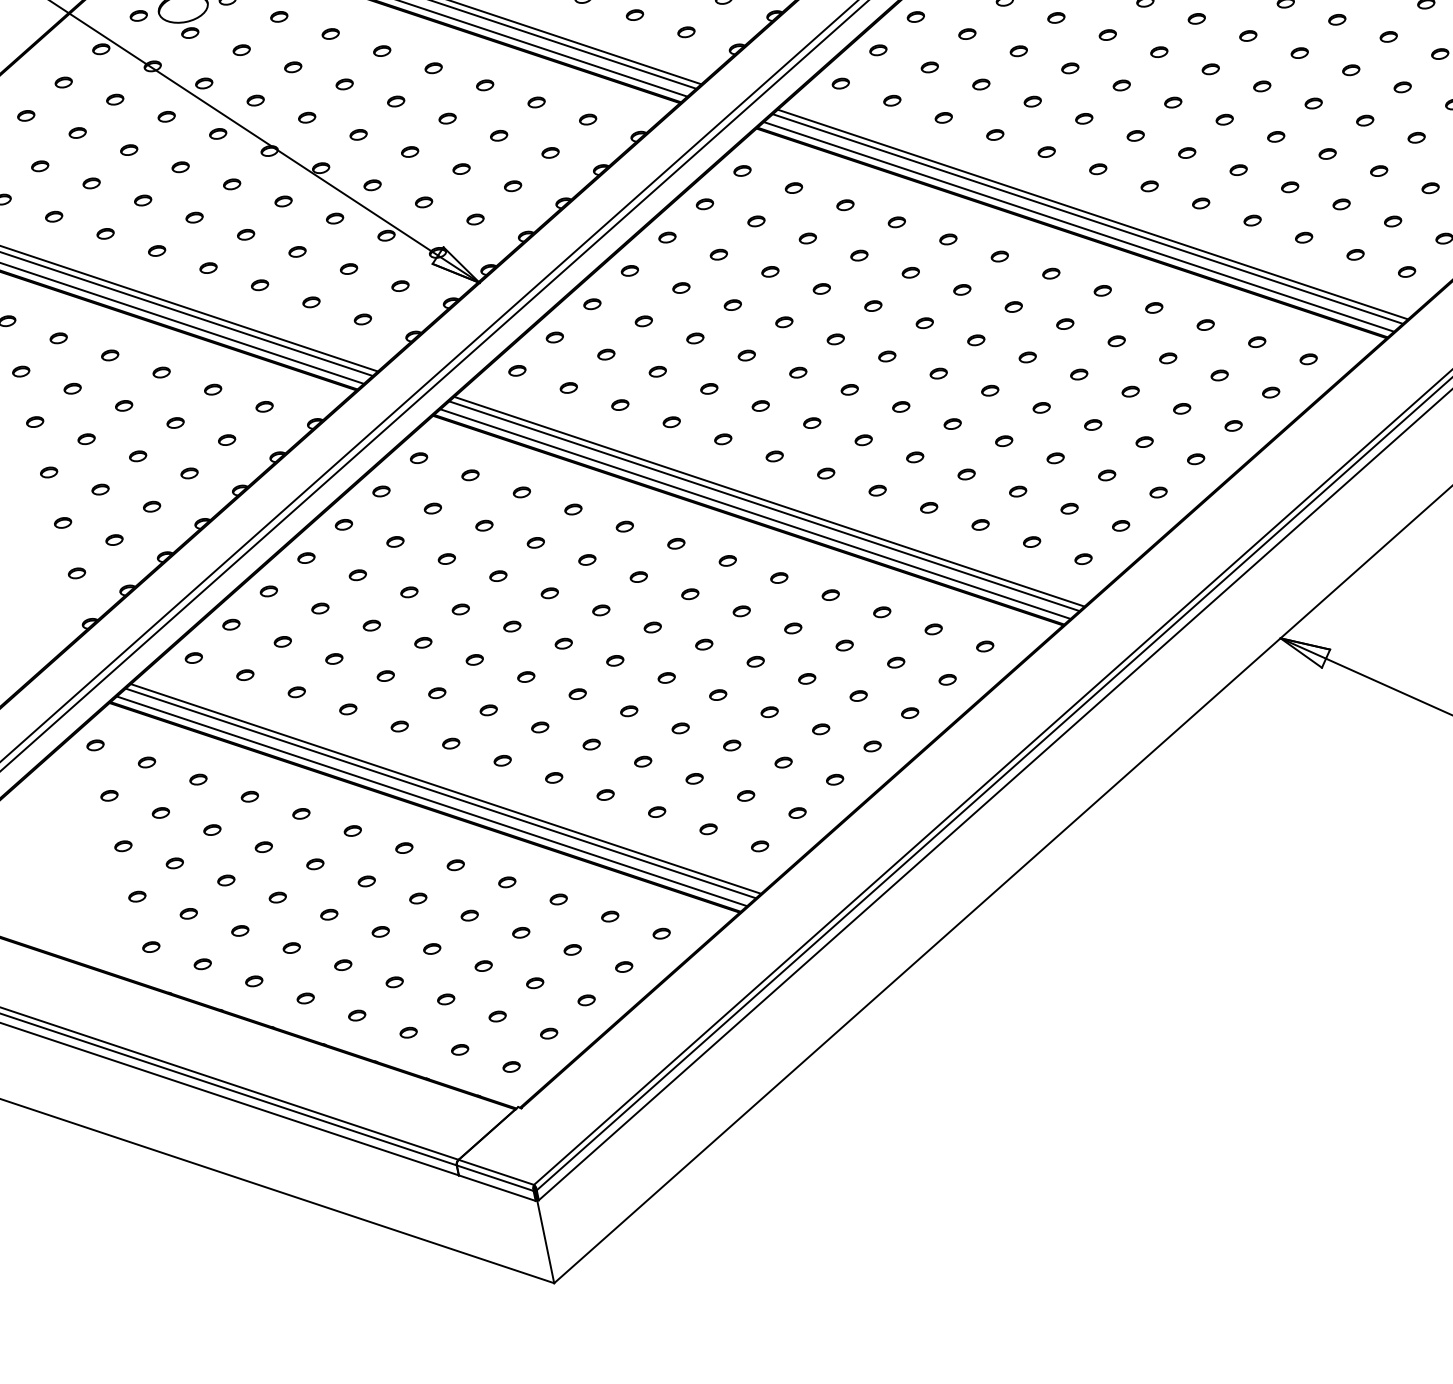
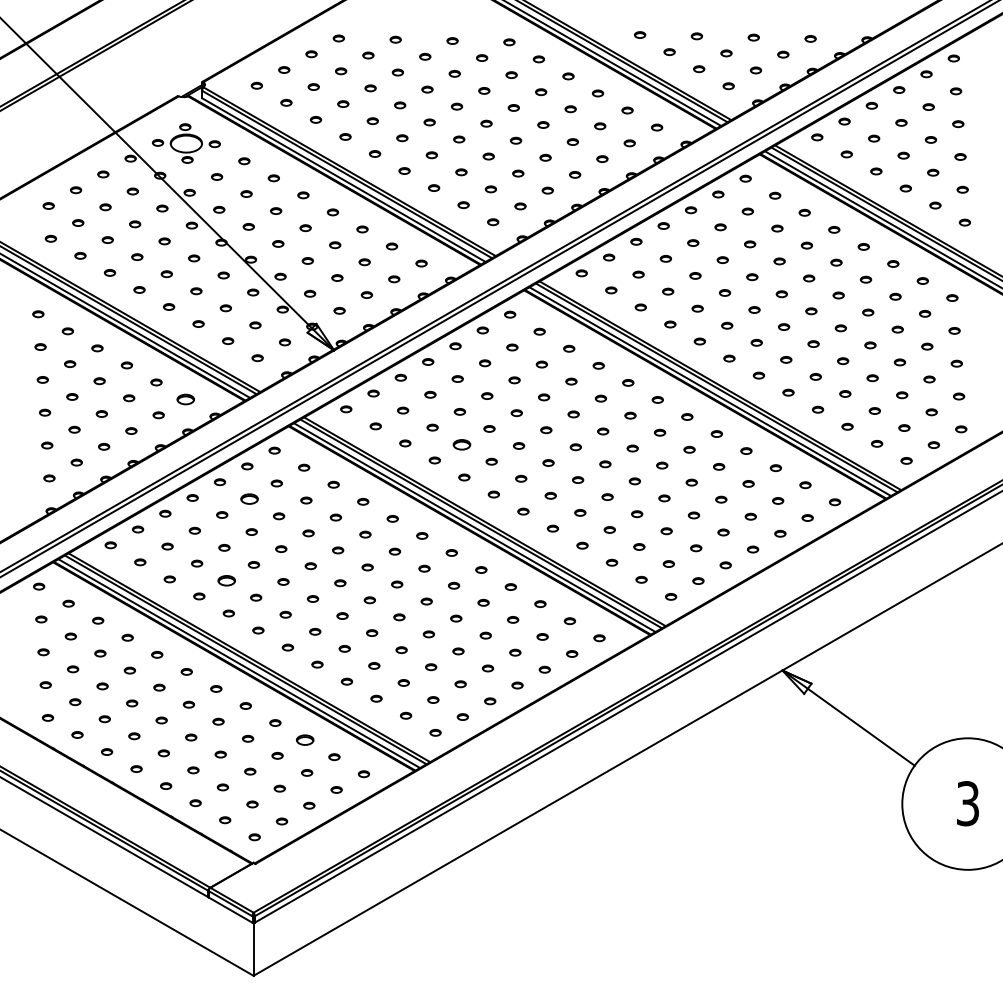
part: (709, 388) -> (462, 444), size x1.6
part: (265, 406) -> (186, 399), size x1.6
part: (395, 542) -> (249, 499), size x1.6
part: (385, 675) -> (226, 580), size x1.6
part: (557, 898) -> (304, 739), size x1.6

